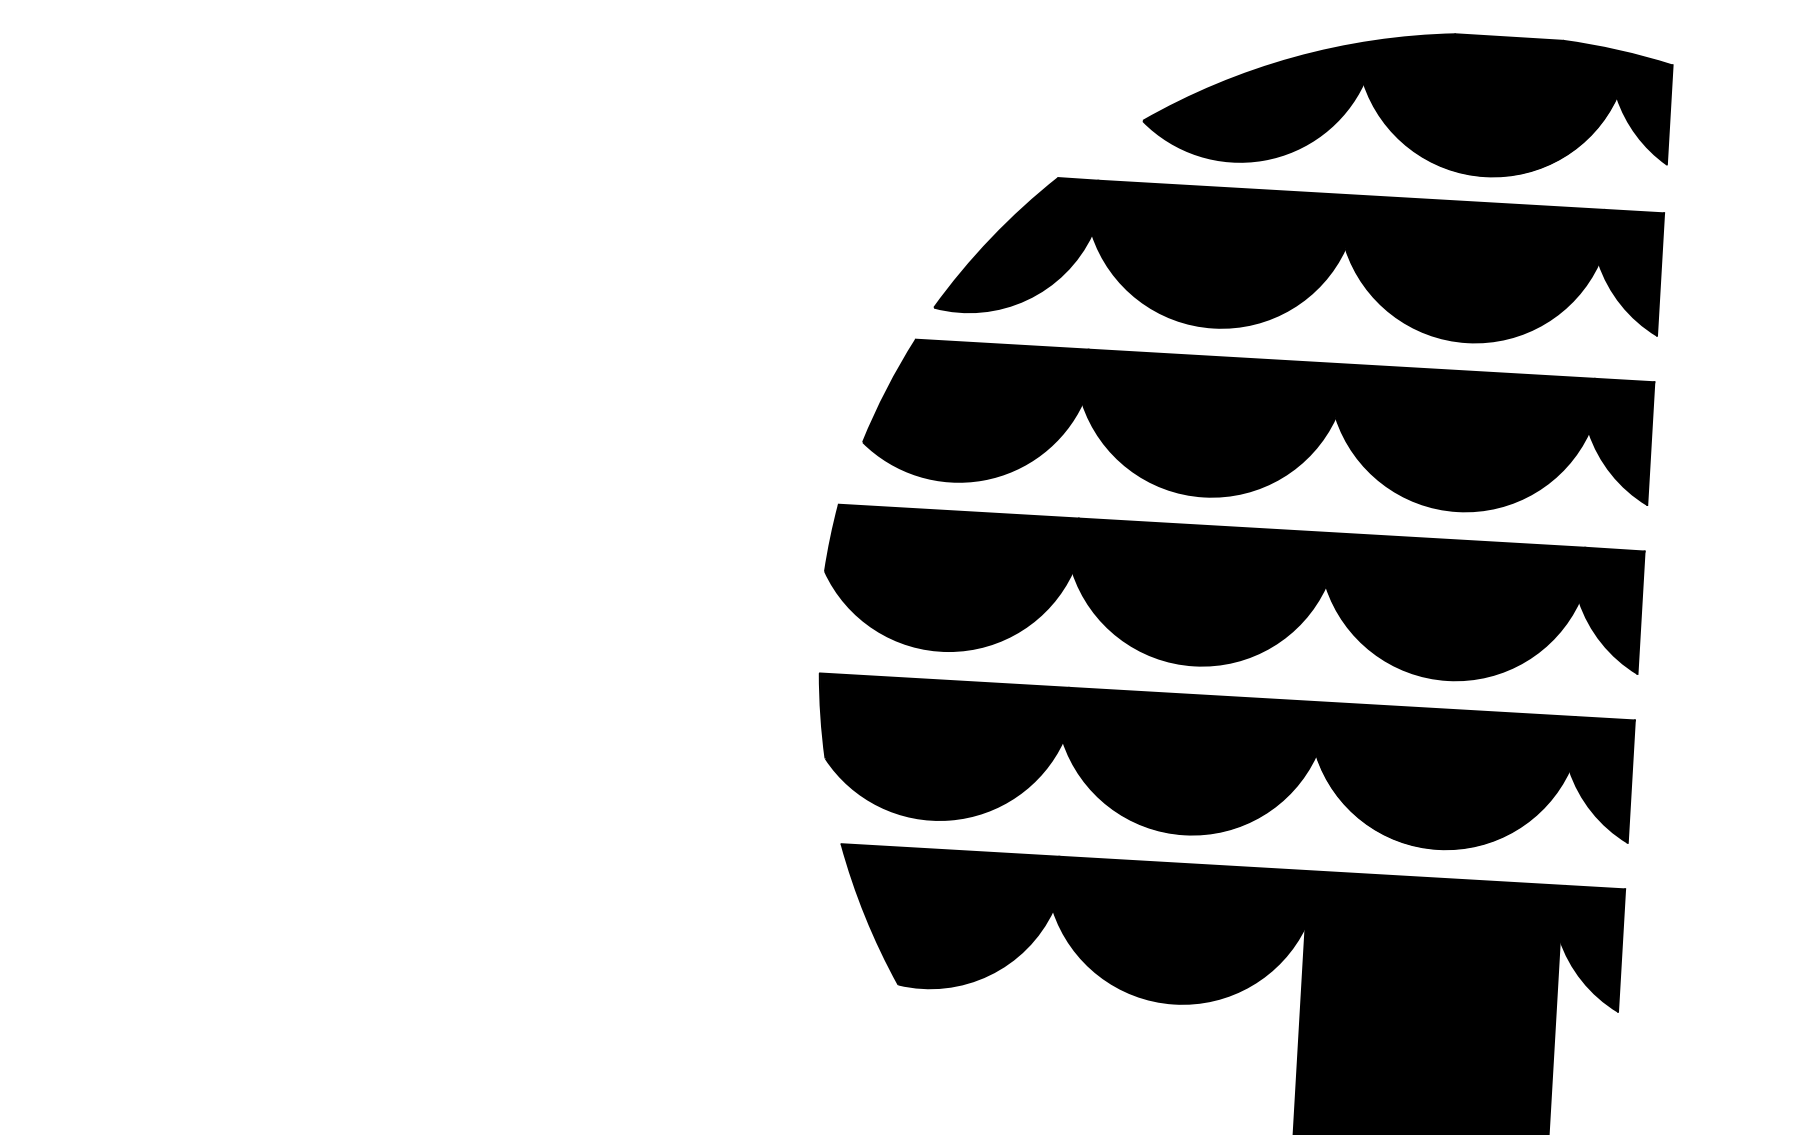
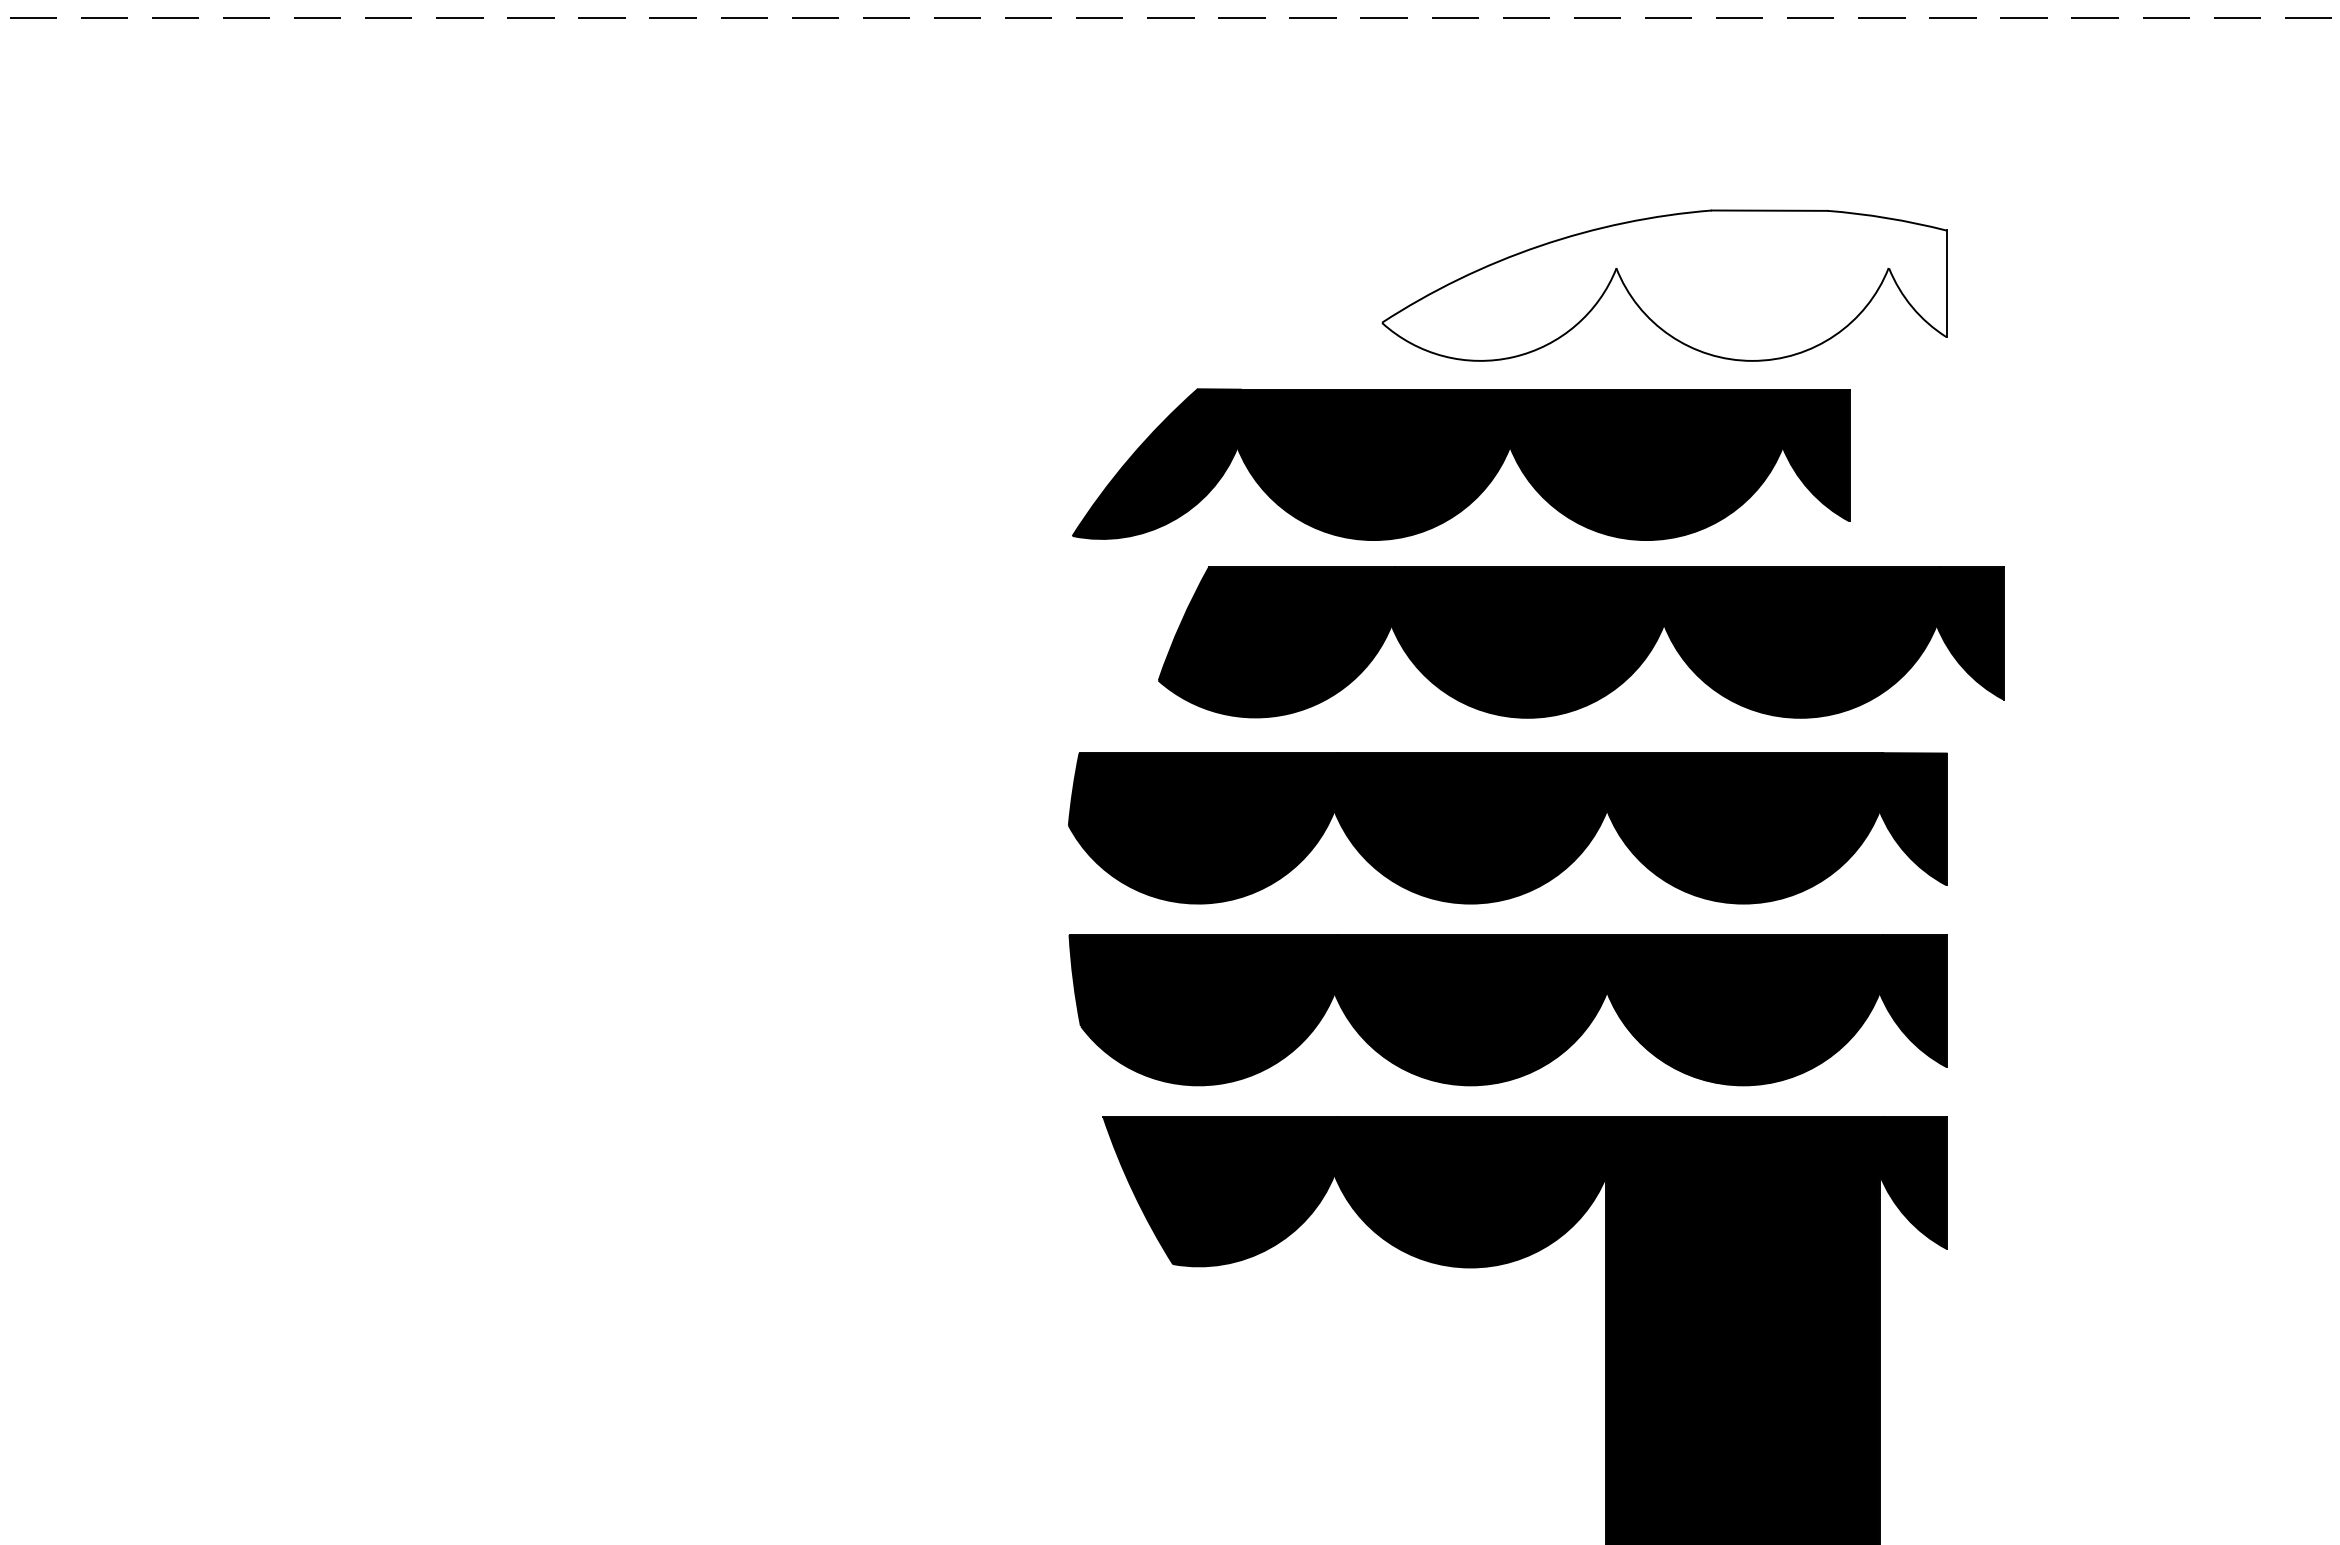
fill: (1407, 101) -> (1664, 285), removed
part: (1299, 262) -> (1461, 464), moved
part: (1258, 429) -> (1581, 642), moved

